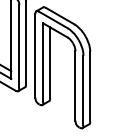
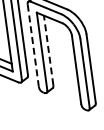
line: (35, 55) -> (33, 45), solid -> dashed
line: (50, 62) -> (48, 50), solid -> dashed

